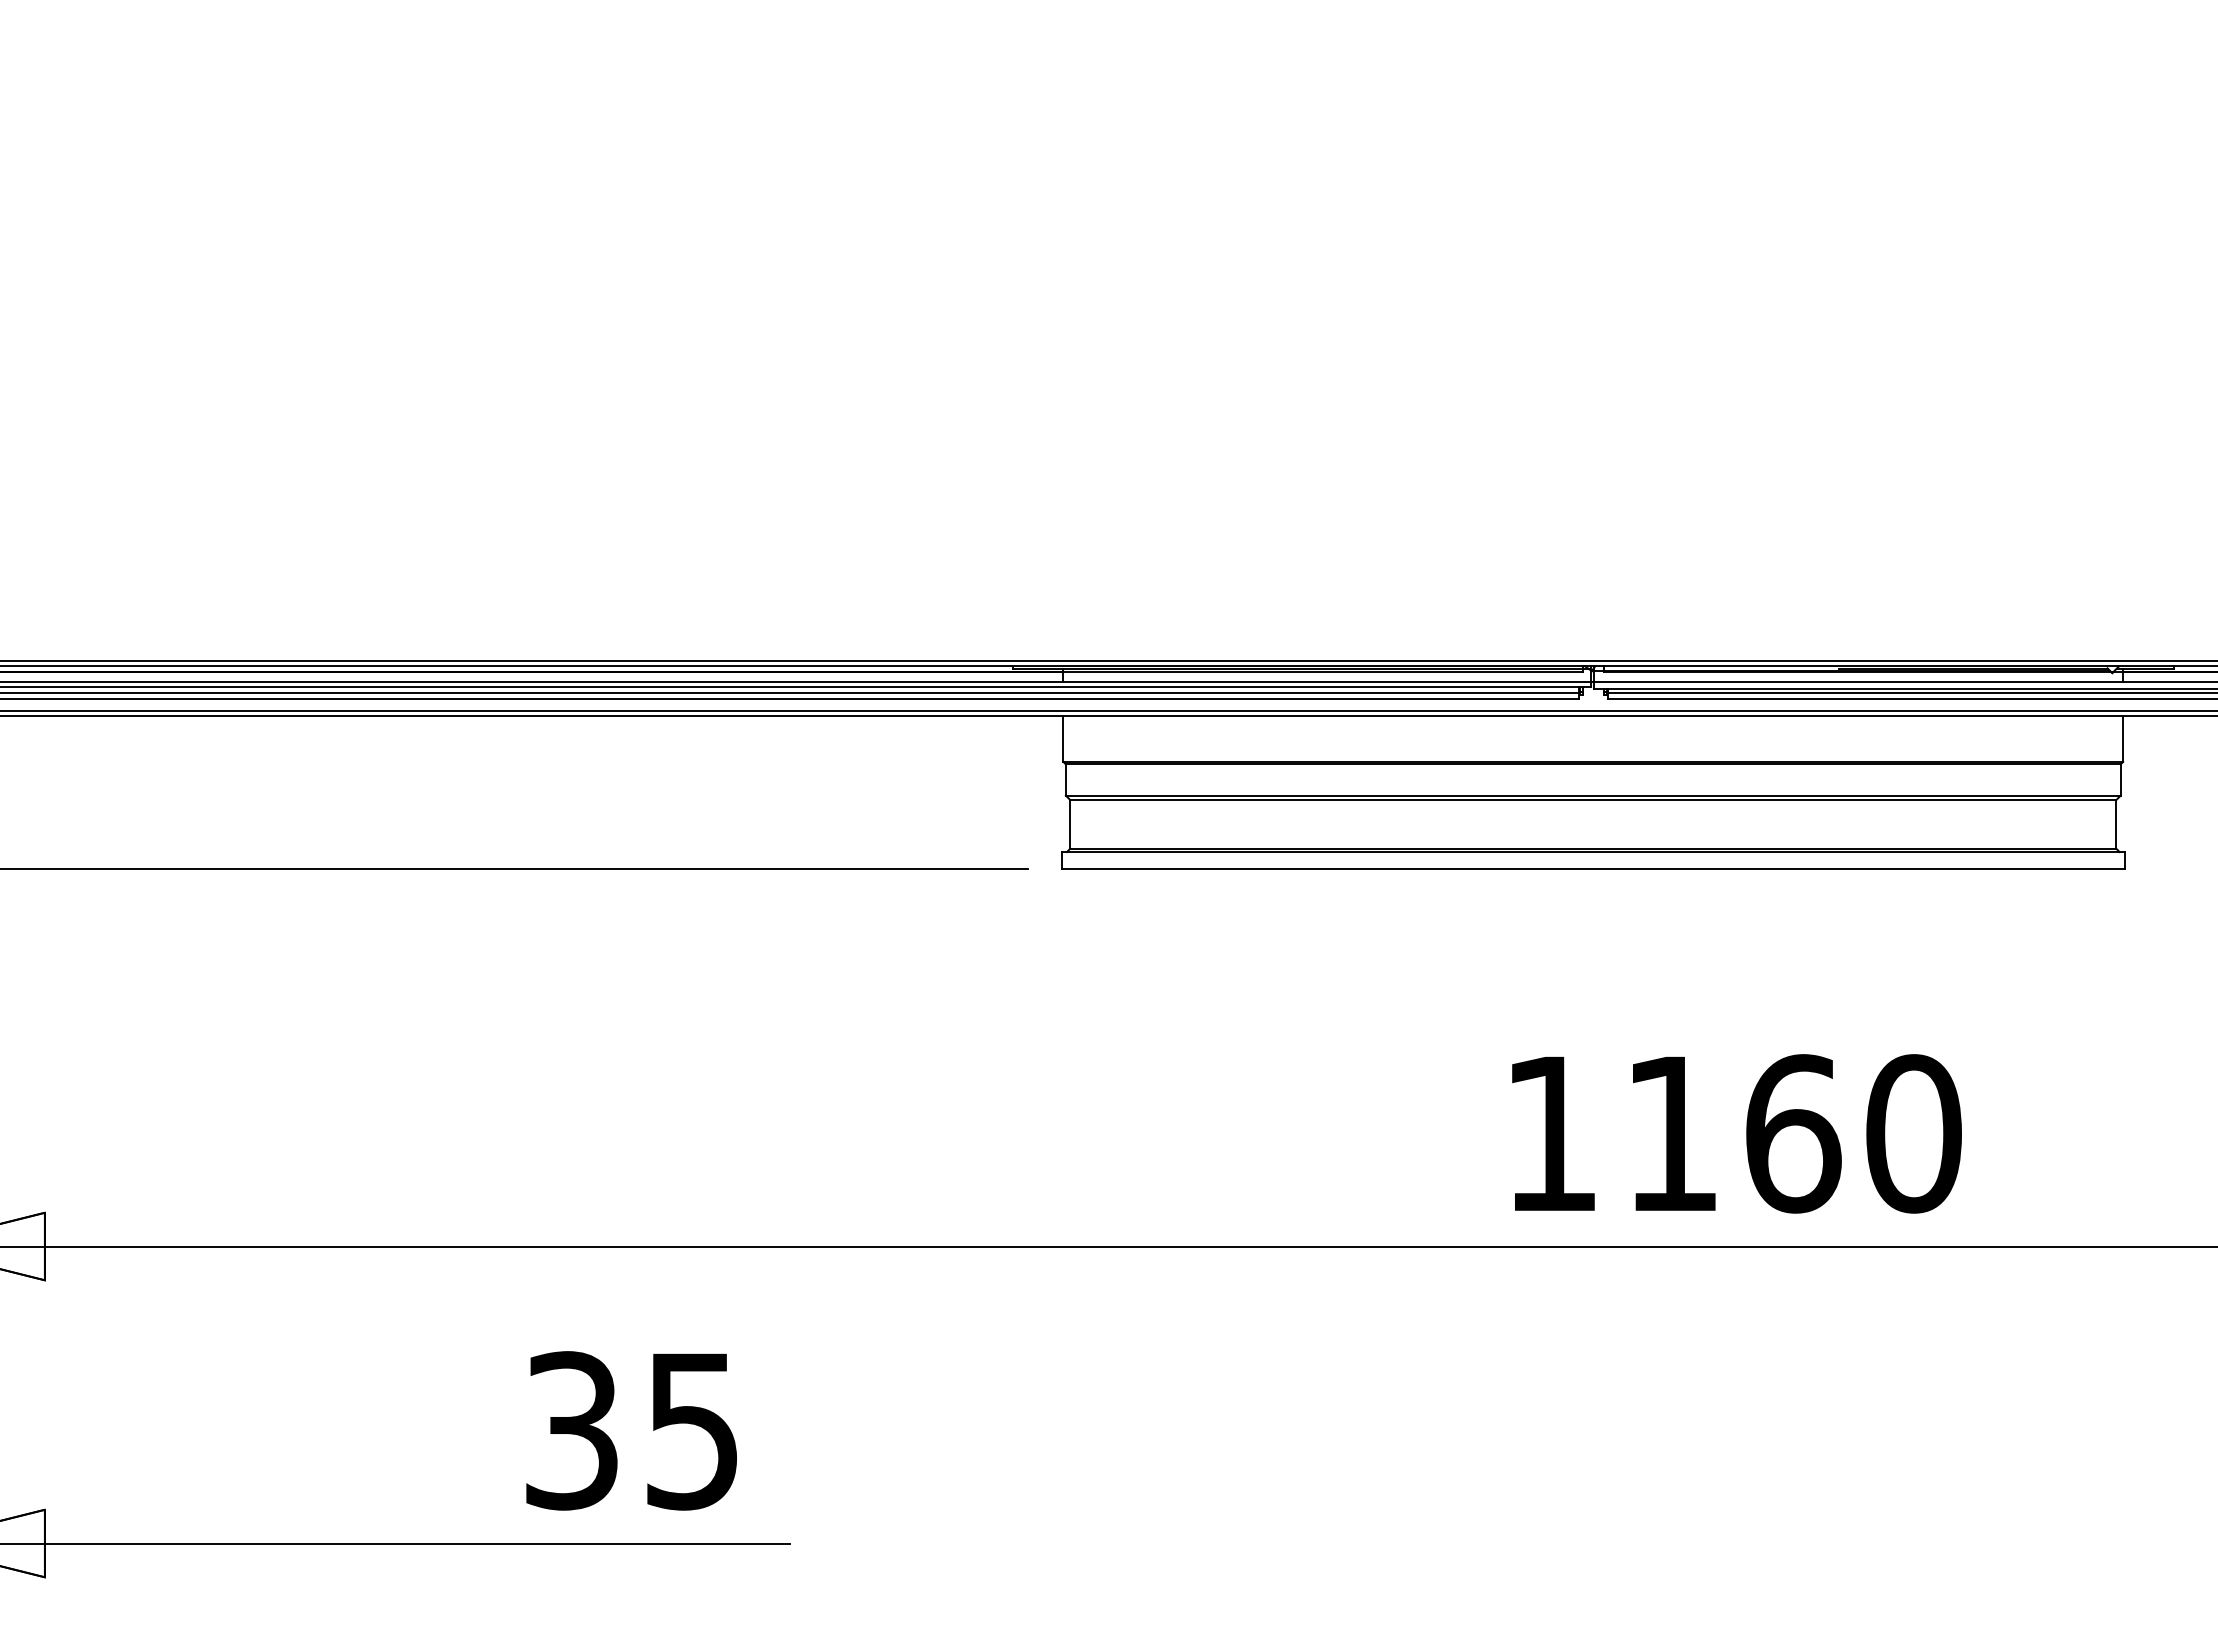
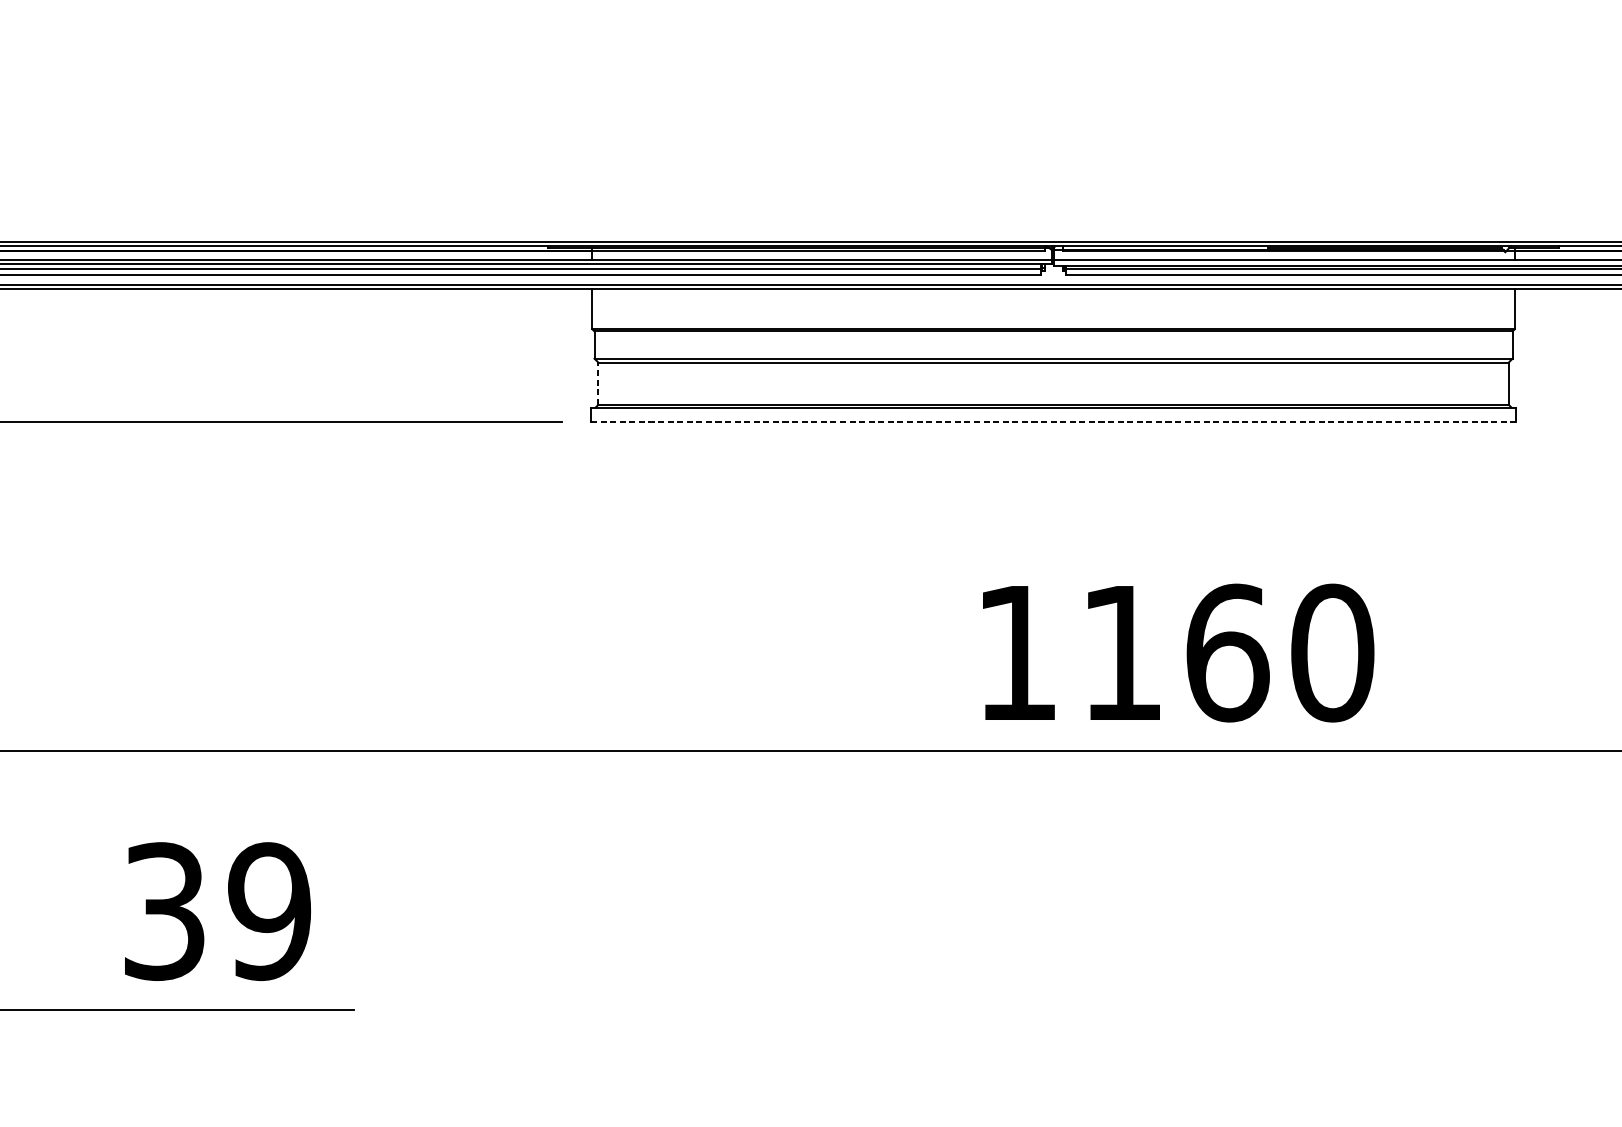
line: (1070, 823) -> (598, 382), solid -> dashed
line: (1593, 868) -> (1053, 422), solid -> dashed
text: (692, 1430) -> (269, 911), 35 -> 39

